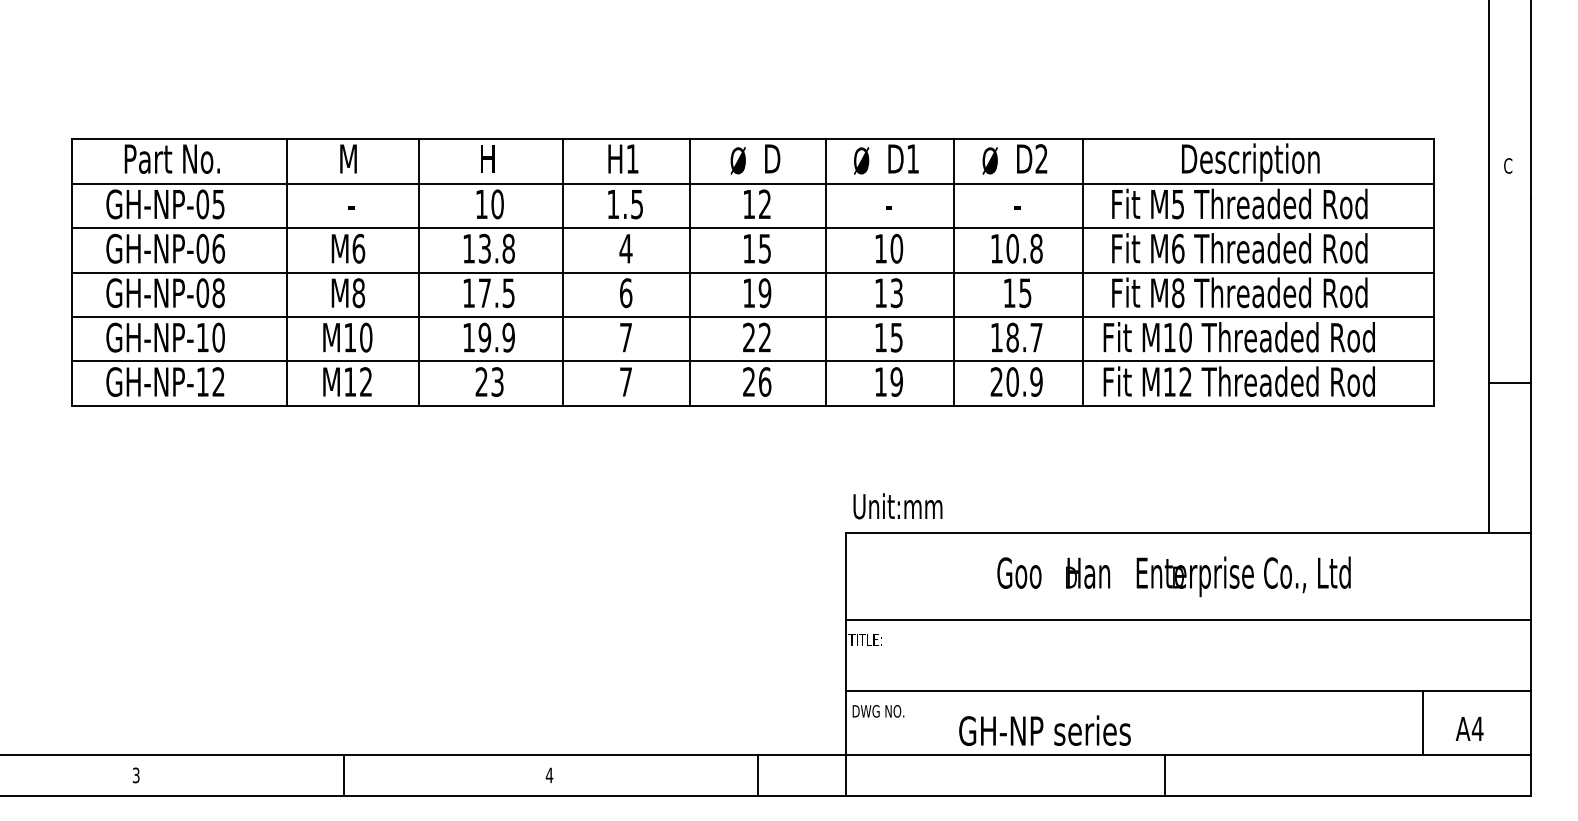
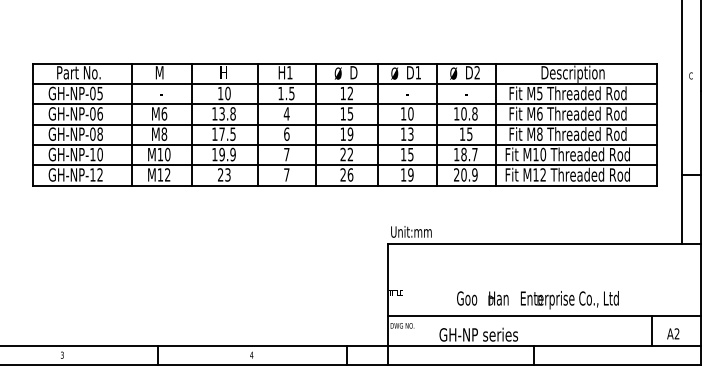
text: (1173, 577) -> (537, 300), moved
line: (1188, 621) -> (544, 284), removed
text: (1476, 728) -> (676, 333), A4 -> A2

